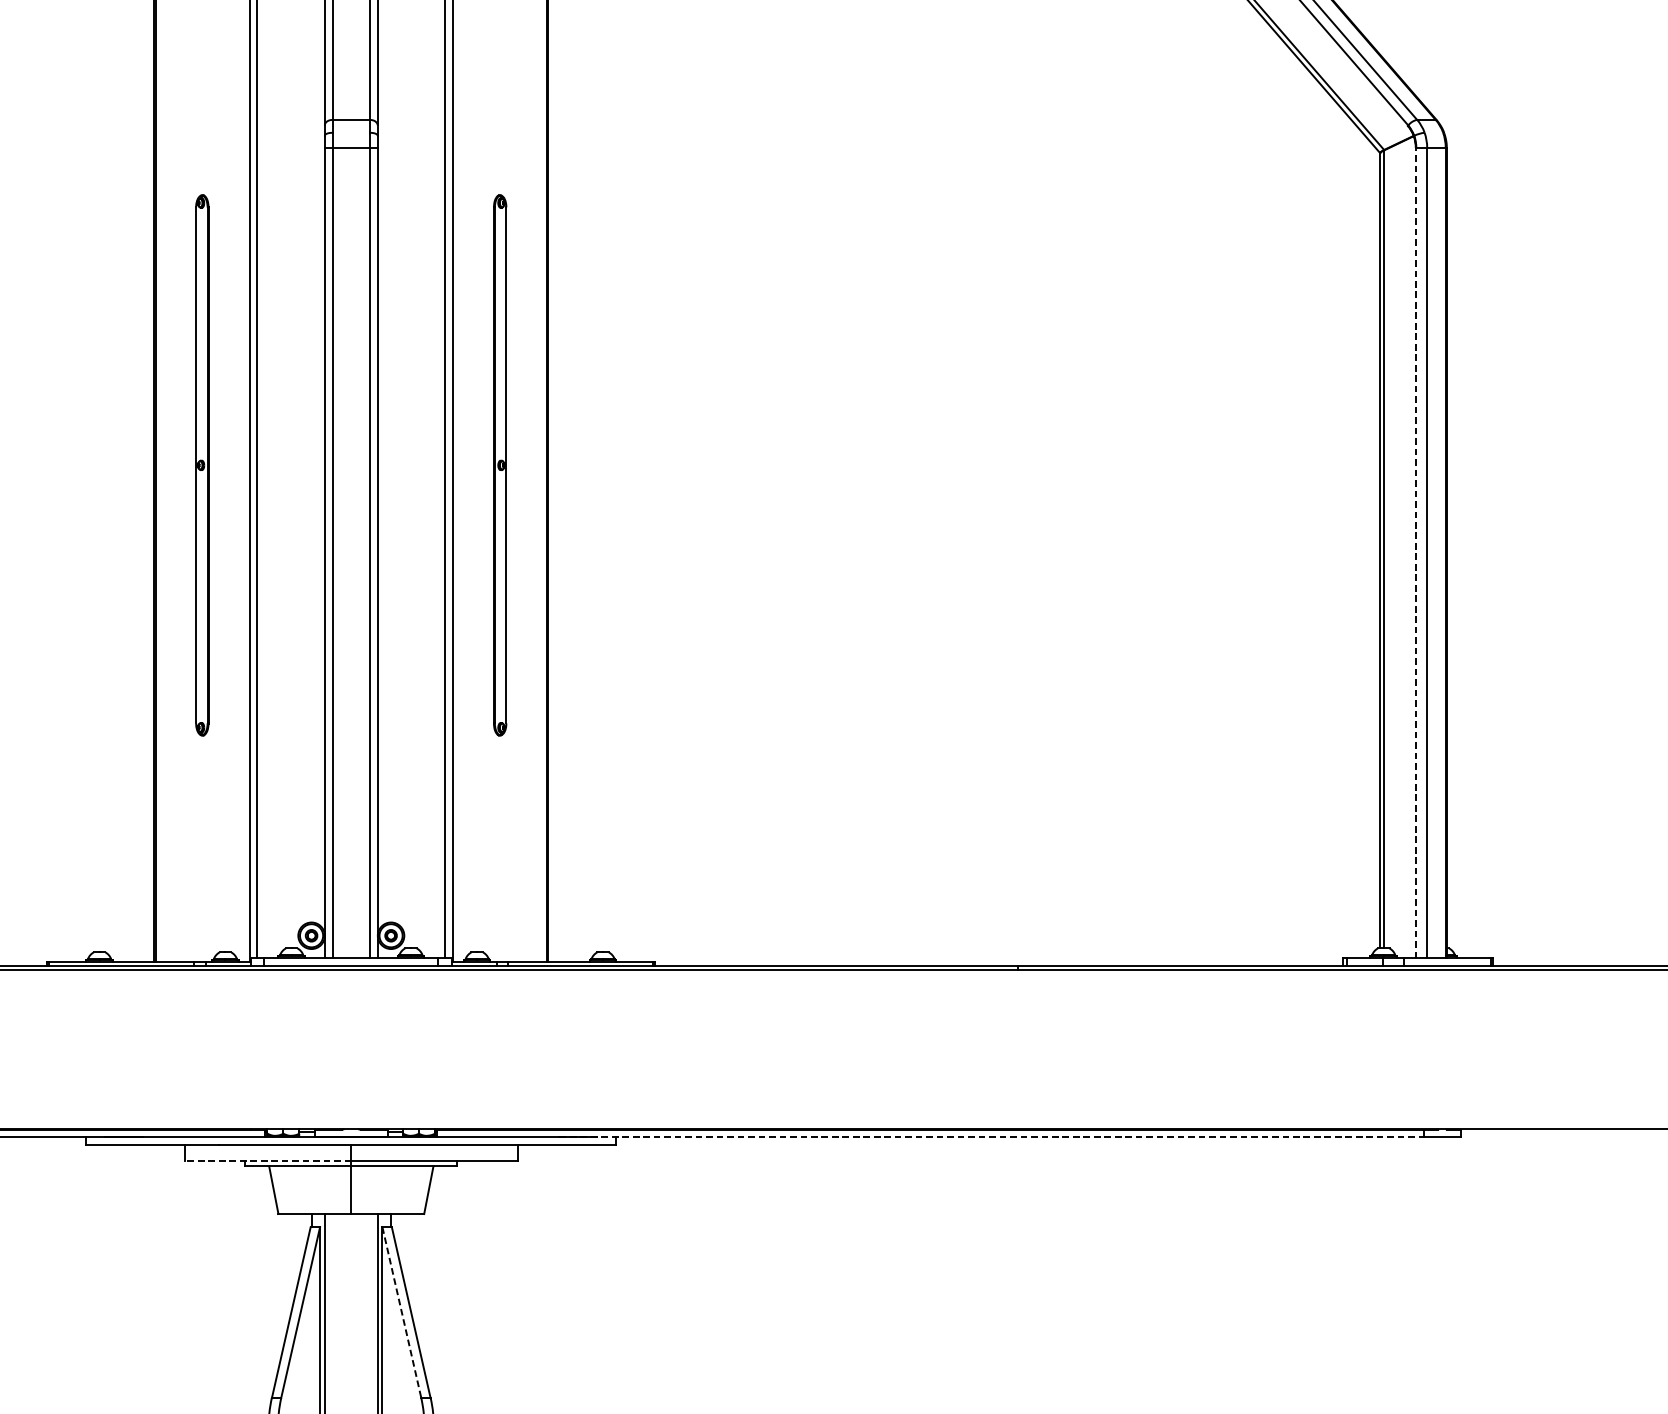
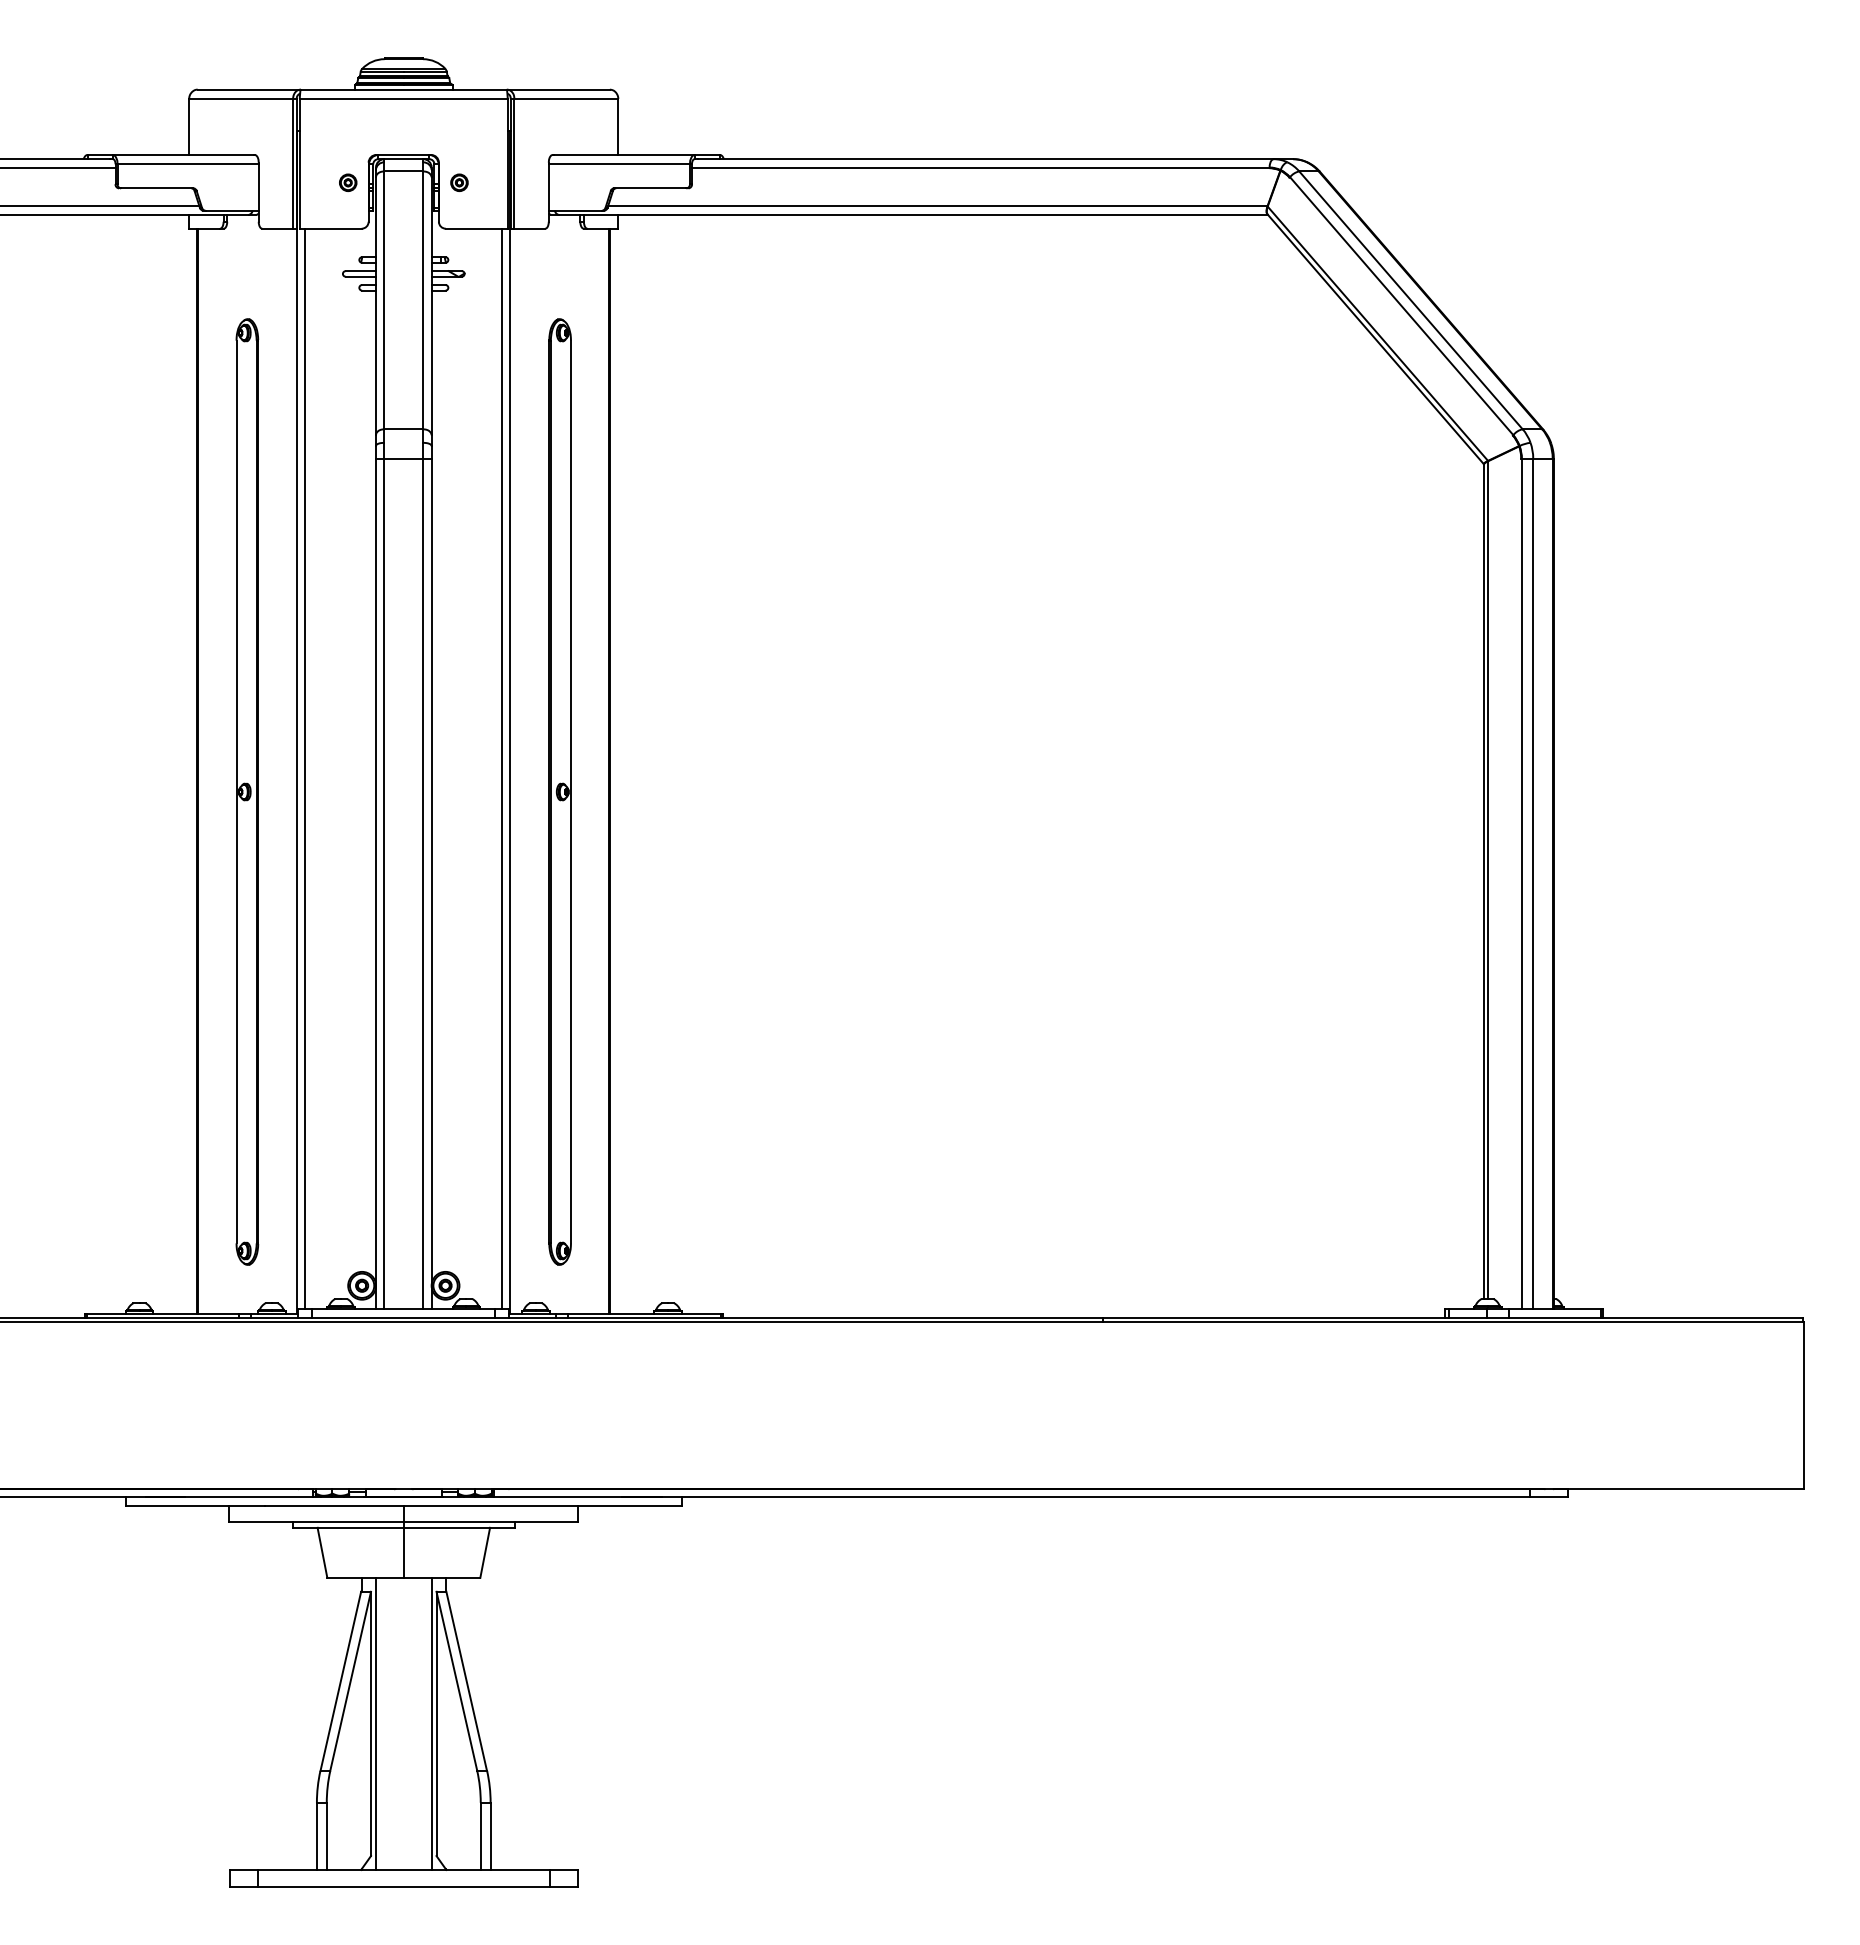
part: (202, 464) -> (247, 791), size x1.67
part: (499, 464) -> (559, 791), size x1.67
line: (1416, 552) -> (1521, 883), dashed -> solid
line: (992, 1137) -> (1076, 1497), dashed -> solid
line: (268, 1161) -> (316, 1522), dashed -> solid
line: (401, 1312) -> (456, 1681), dashed -> solid

